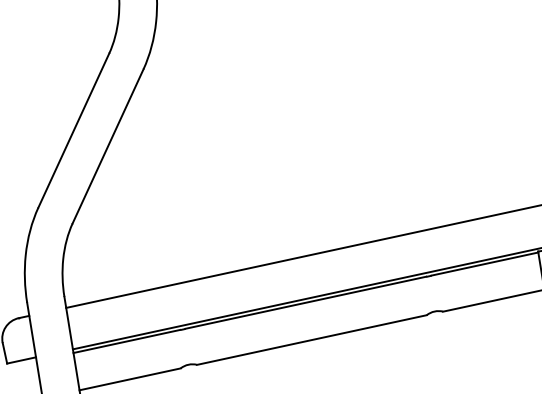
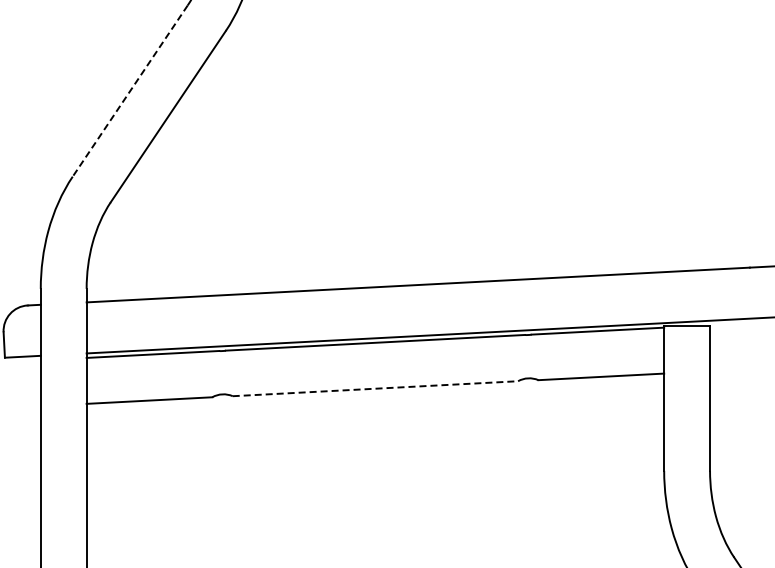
line: (73, 131) -> (129, 91), solid -> dashed
line: (312, 339) -> (375, 388), solid -> dashed

